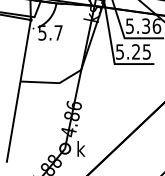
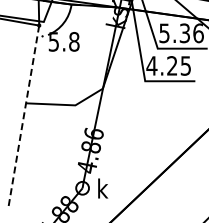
text: (58, 32) -> (74, 41), 5.7 -> 5.8
text: (119, 51) -> (151, 65), 5.25 -> 4.25
line: (18, 91) -> (23, 116), solid -> dashed

